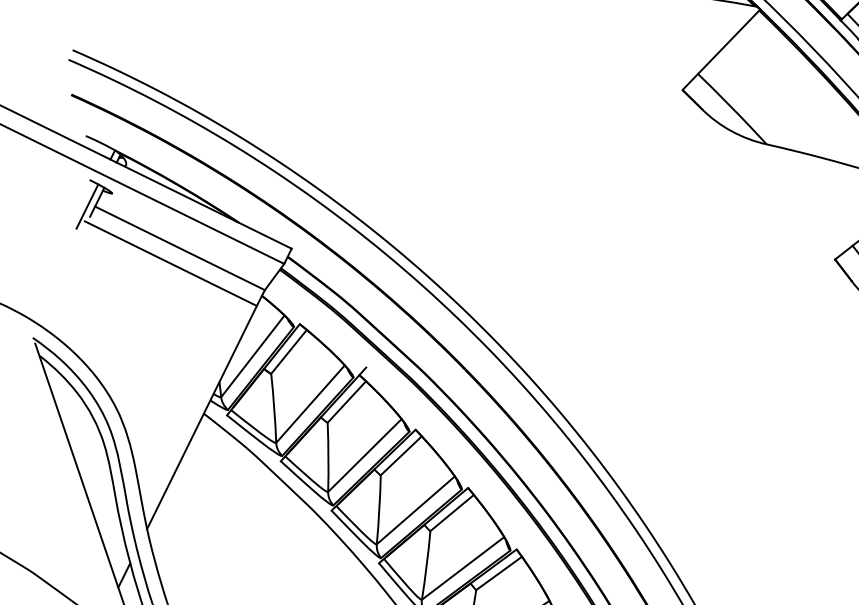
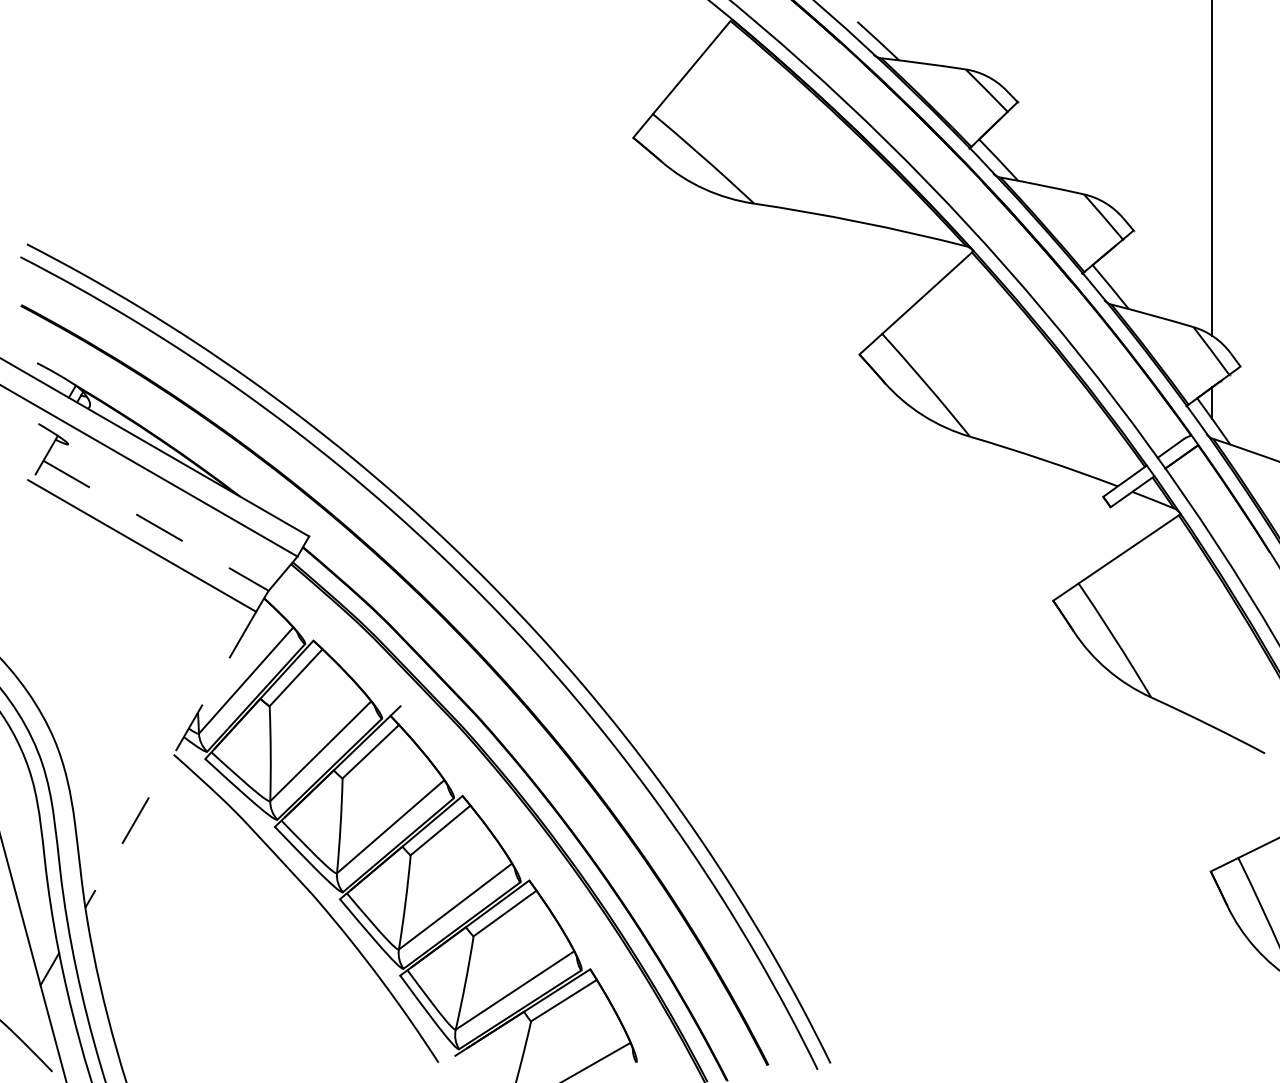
line: (87, 206) -> (32, 459), removed
line: (180, 248) -> (156, 526), solid -> dashed
line: (201, 417) -> (170, 759), solid -> dashed

